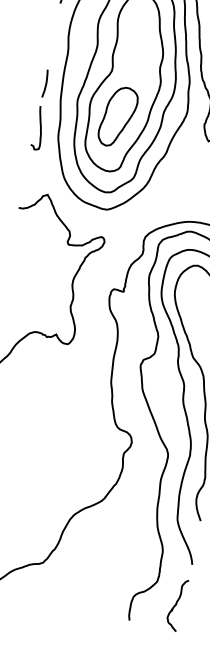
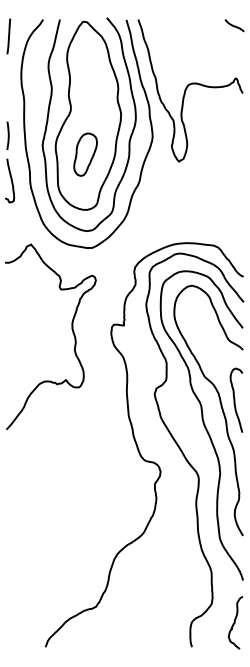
part: (118, 116) -> (85, 154), size x0.7

